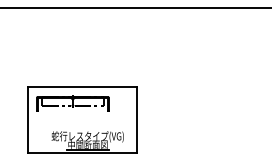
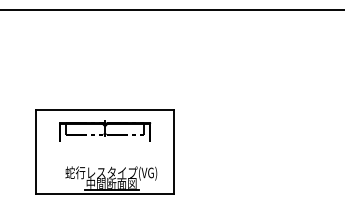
part: (72, 103) -> (104, 131), moved

